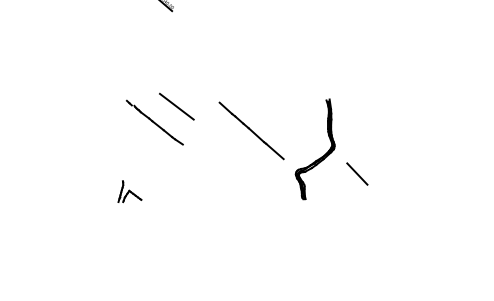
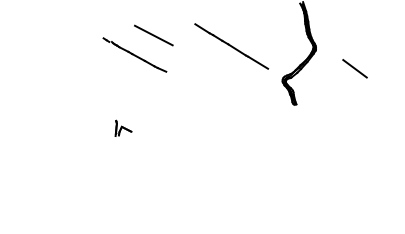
line: (357, 173) -> (355, 68), moved
part: (130, 191) -> (122, 127), size x0.71

